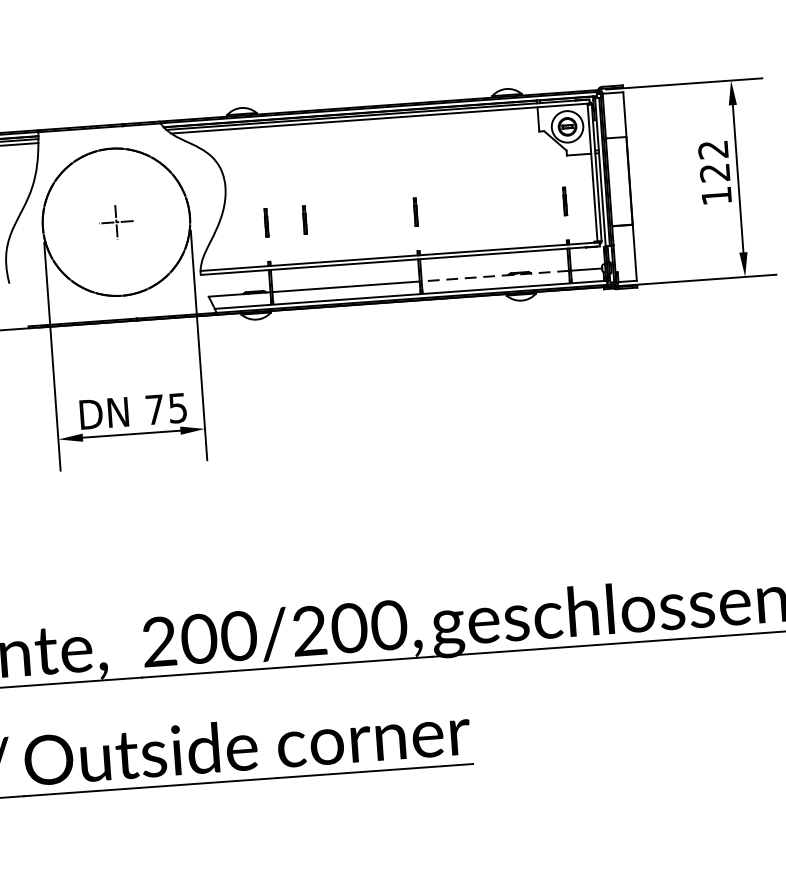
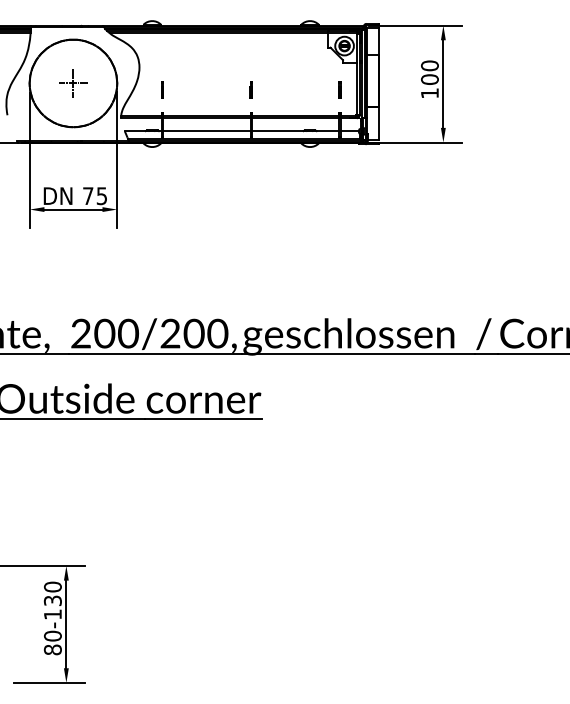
text: (713, 160) -> (429, 72), 122 -> 100
line: (303, 219) -> (184, 89), removed
part: (116, 222) -> (73, 83), size x1.43
line: (495, 276) -> (295, 131), dashed -> solid

